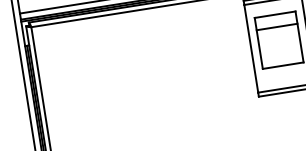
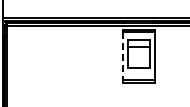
line: (251, 49) -> (123, 56), solid -> dashed

